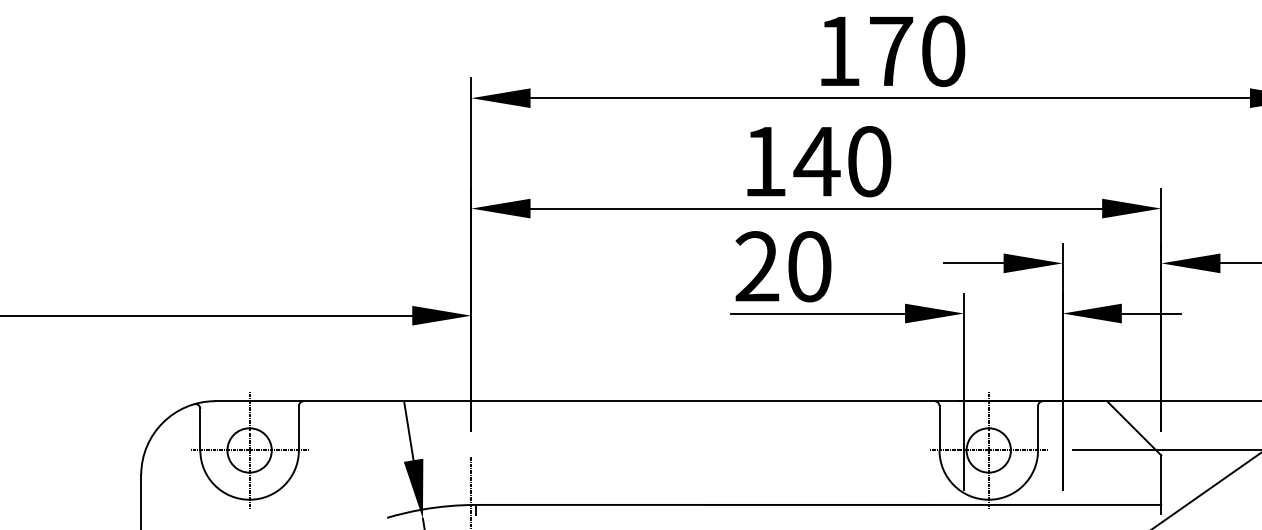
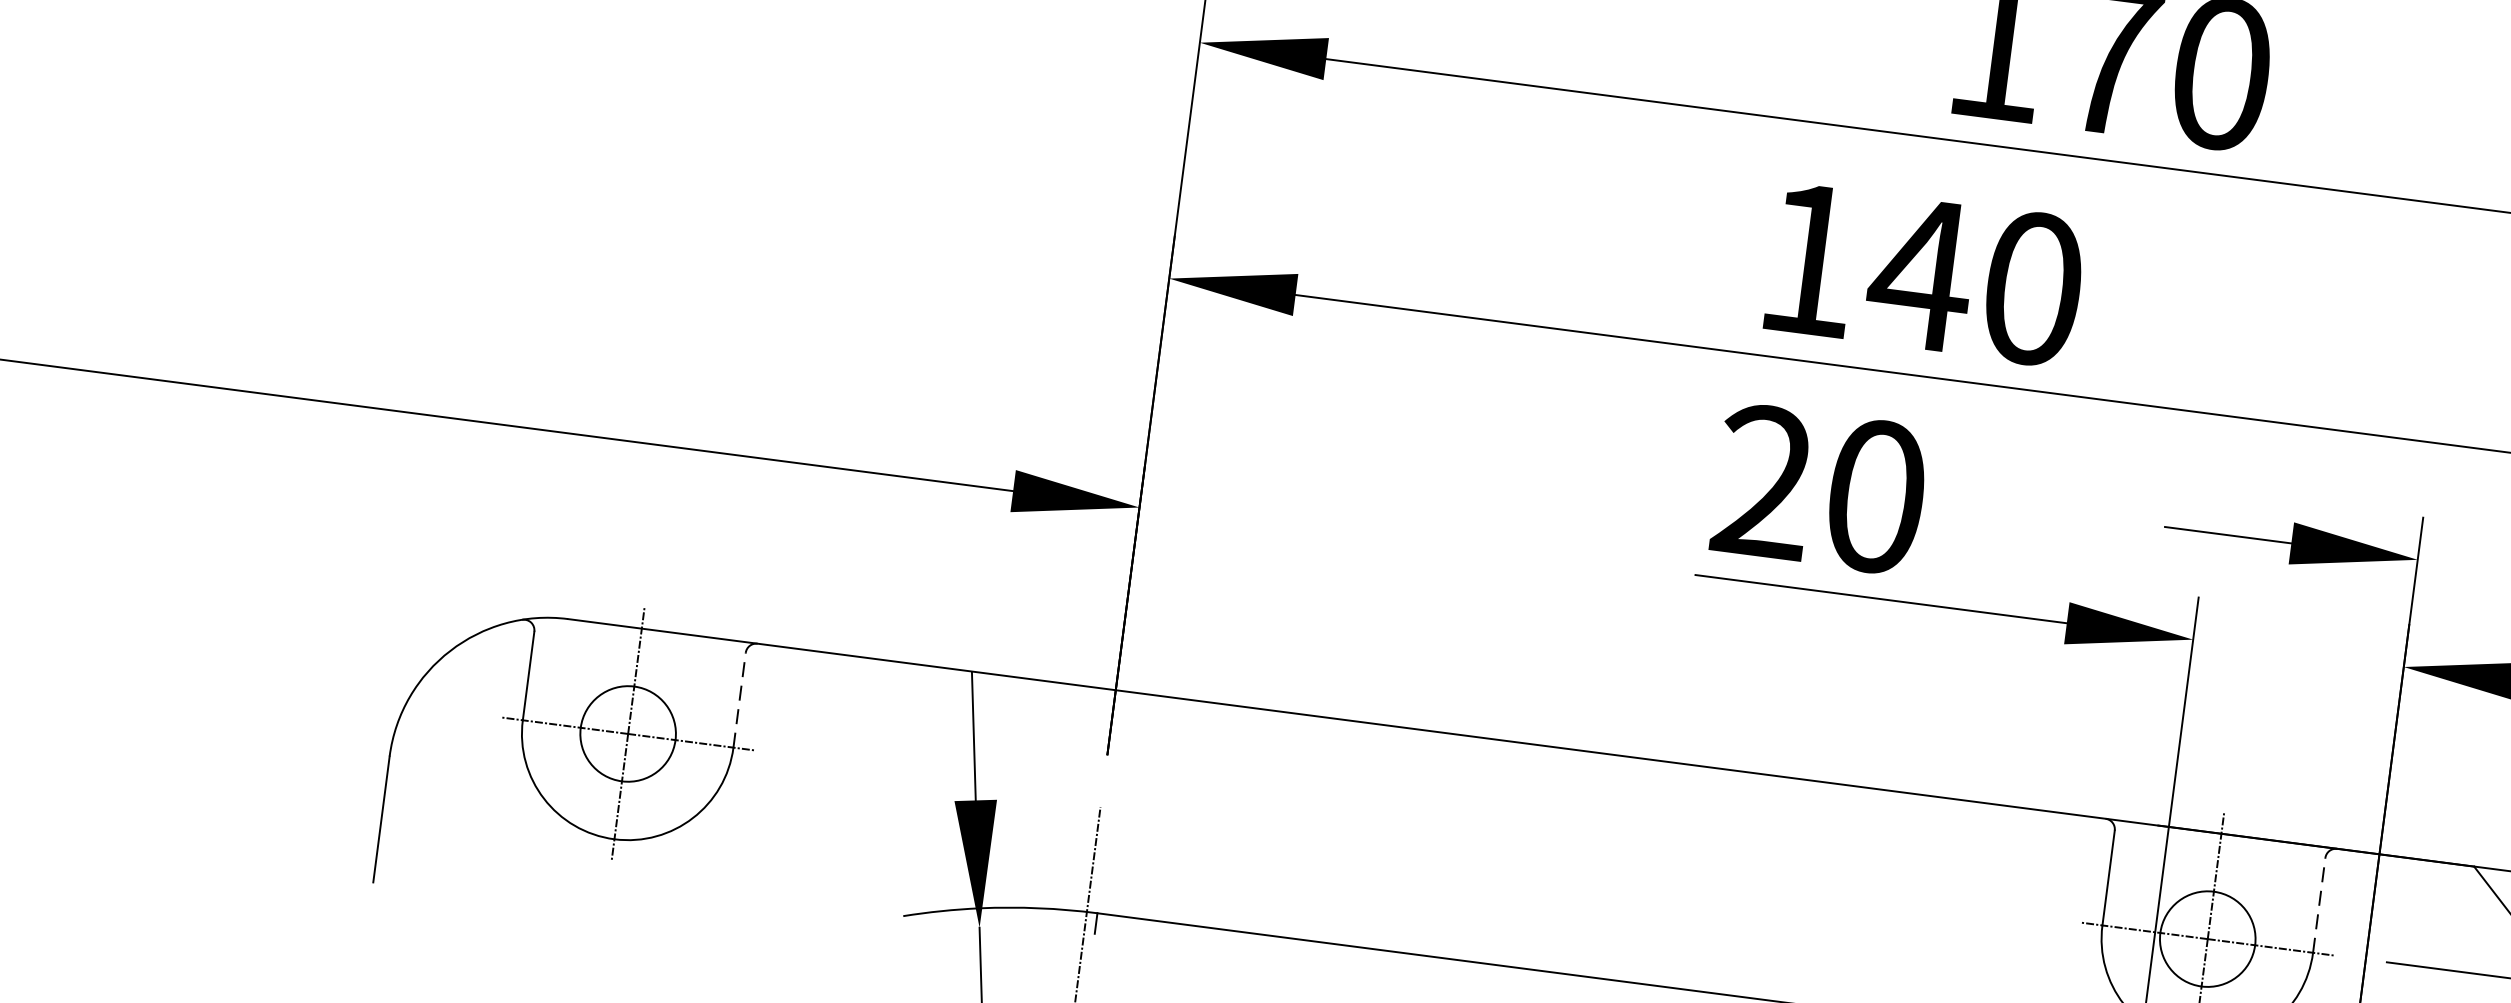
line: (298, 427) -> (738, 698), solid -> dashed
line: (1038, 427) -> (2320, 903), solid -> dashed

